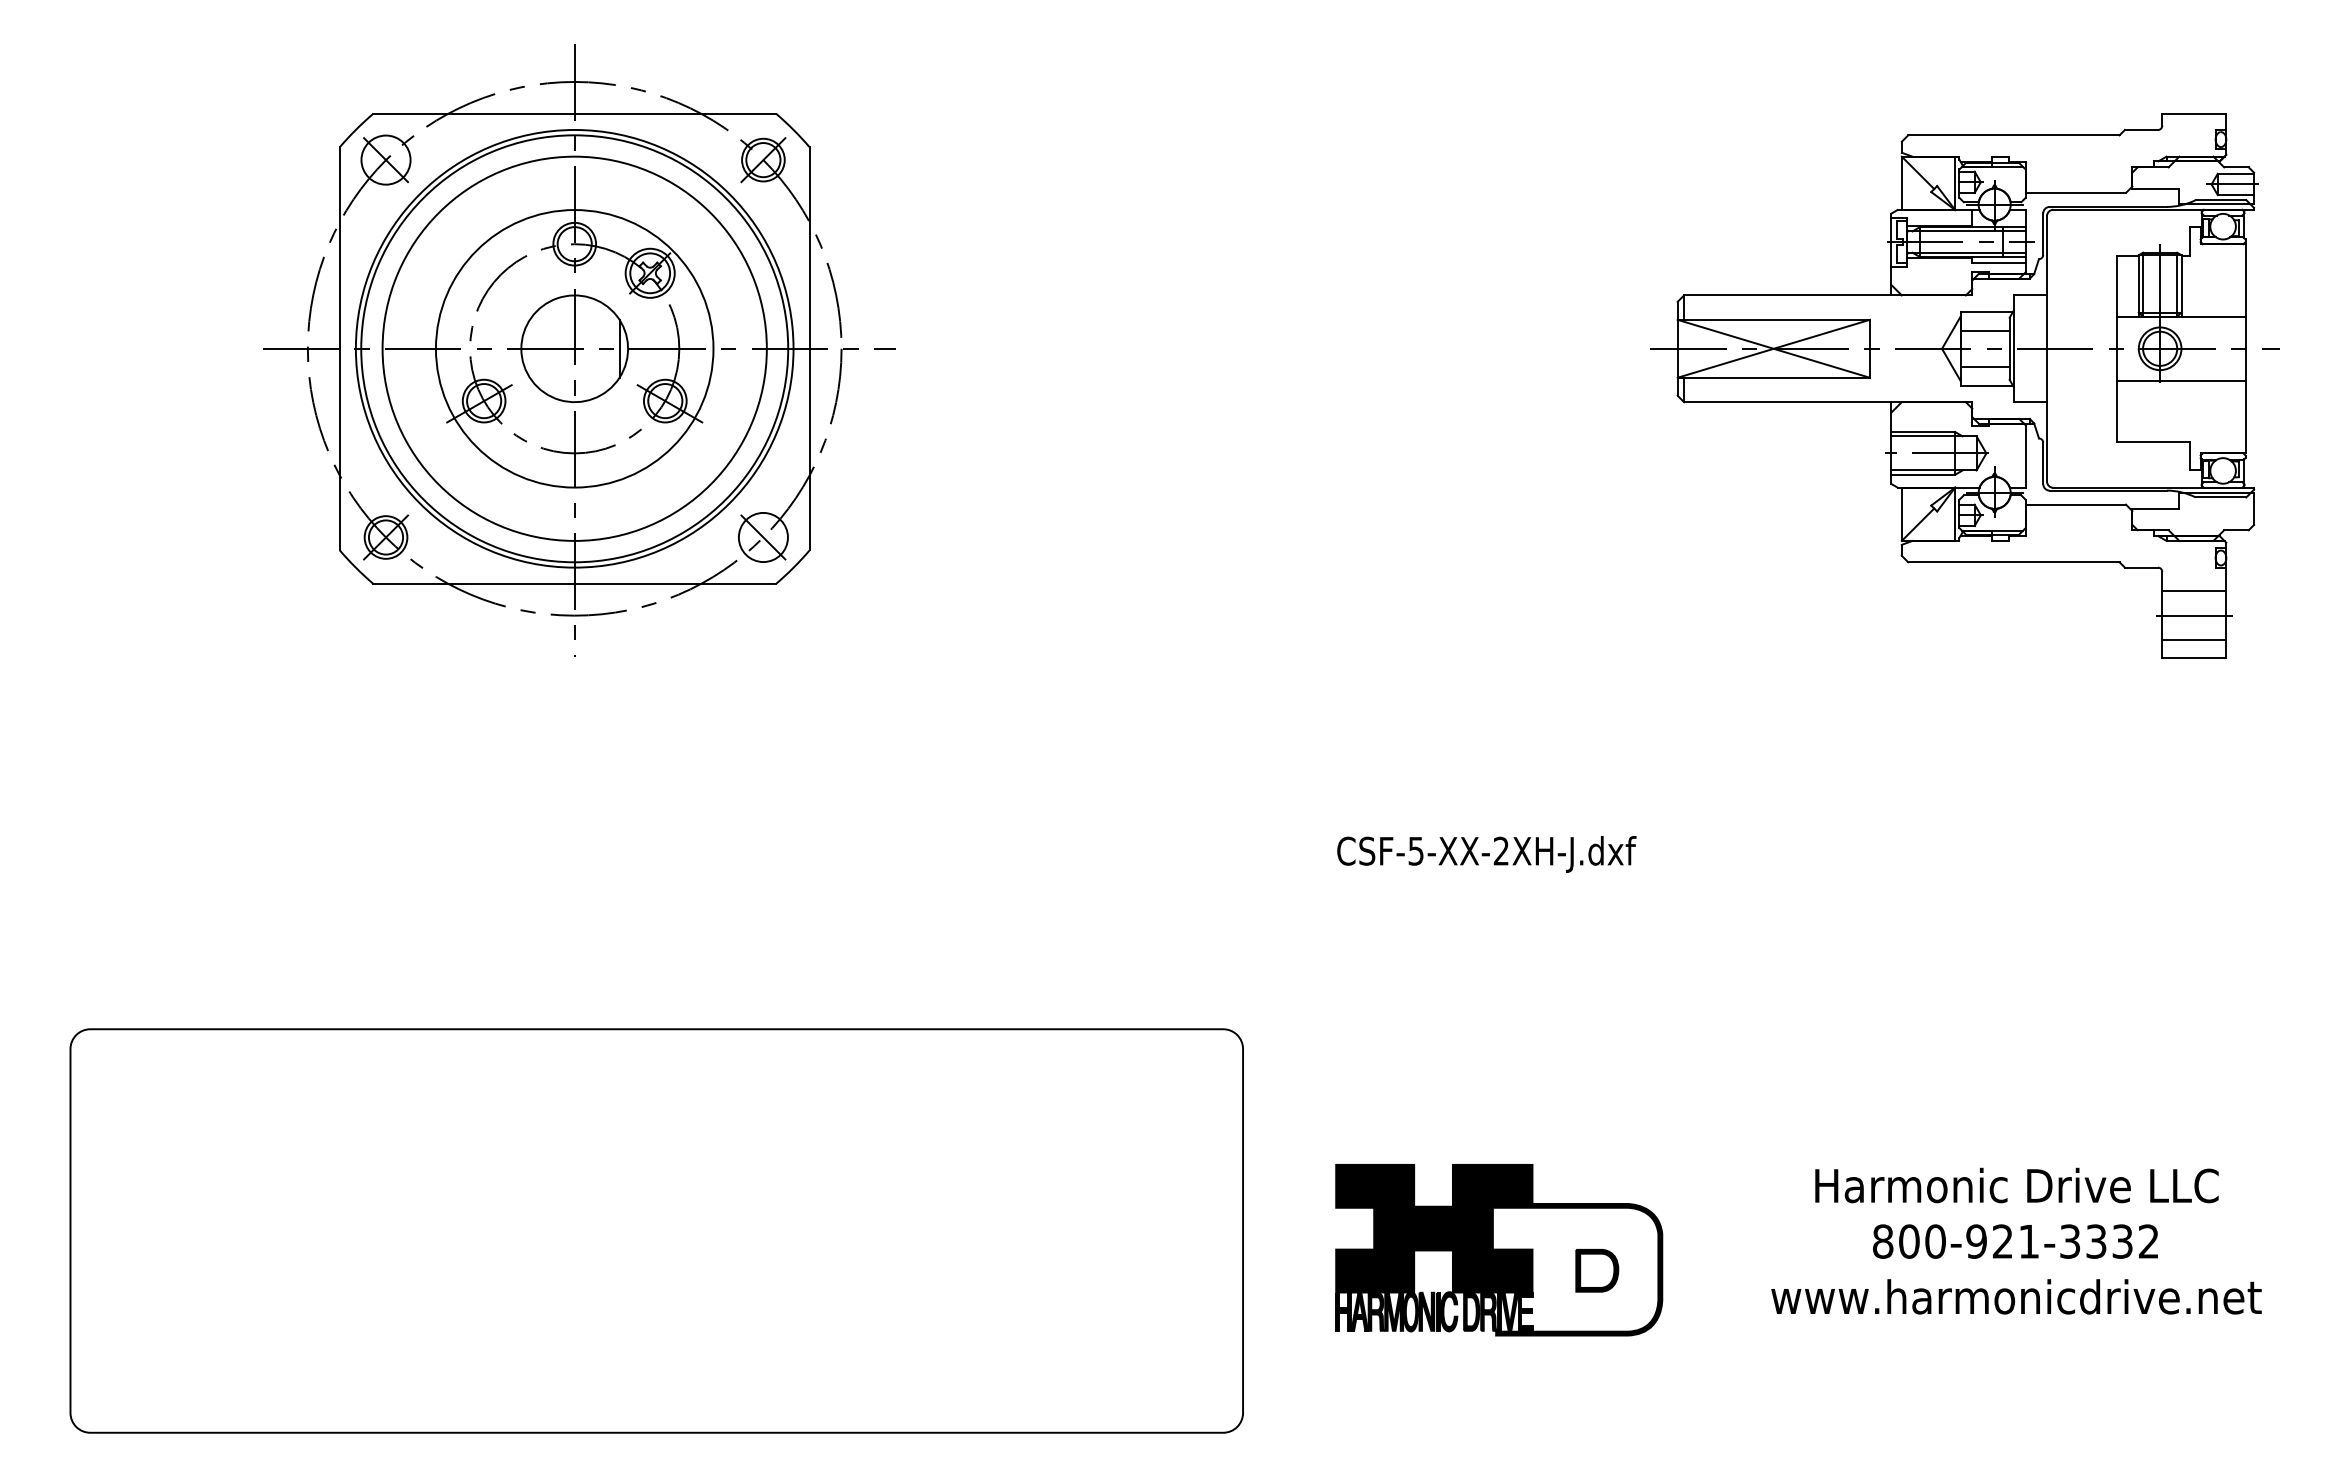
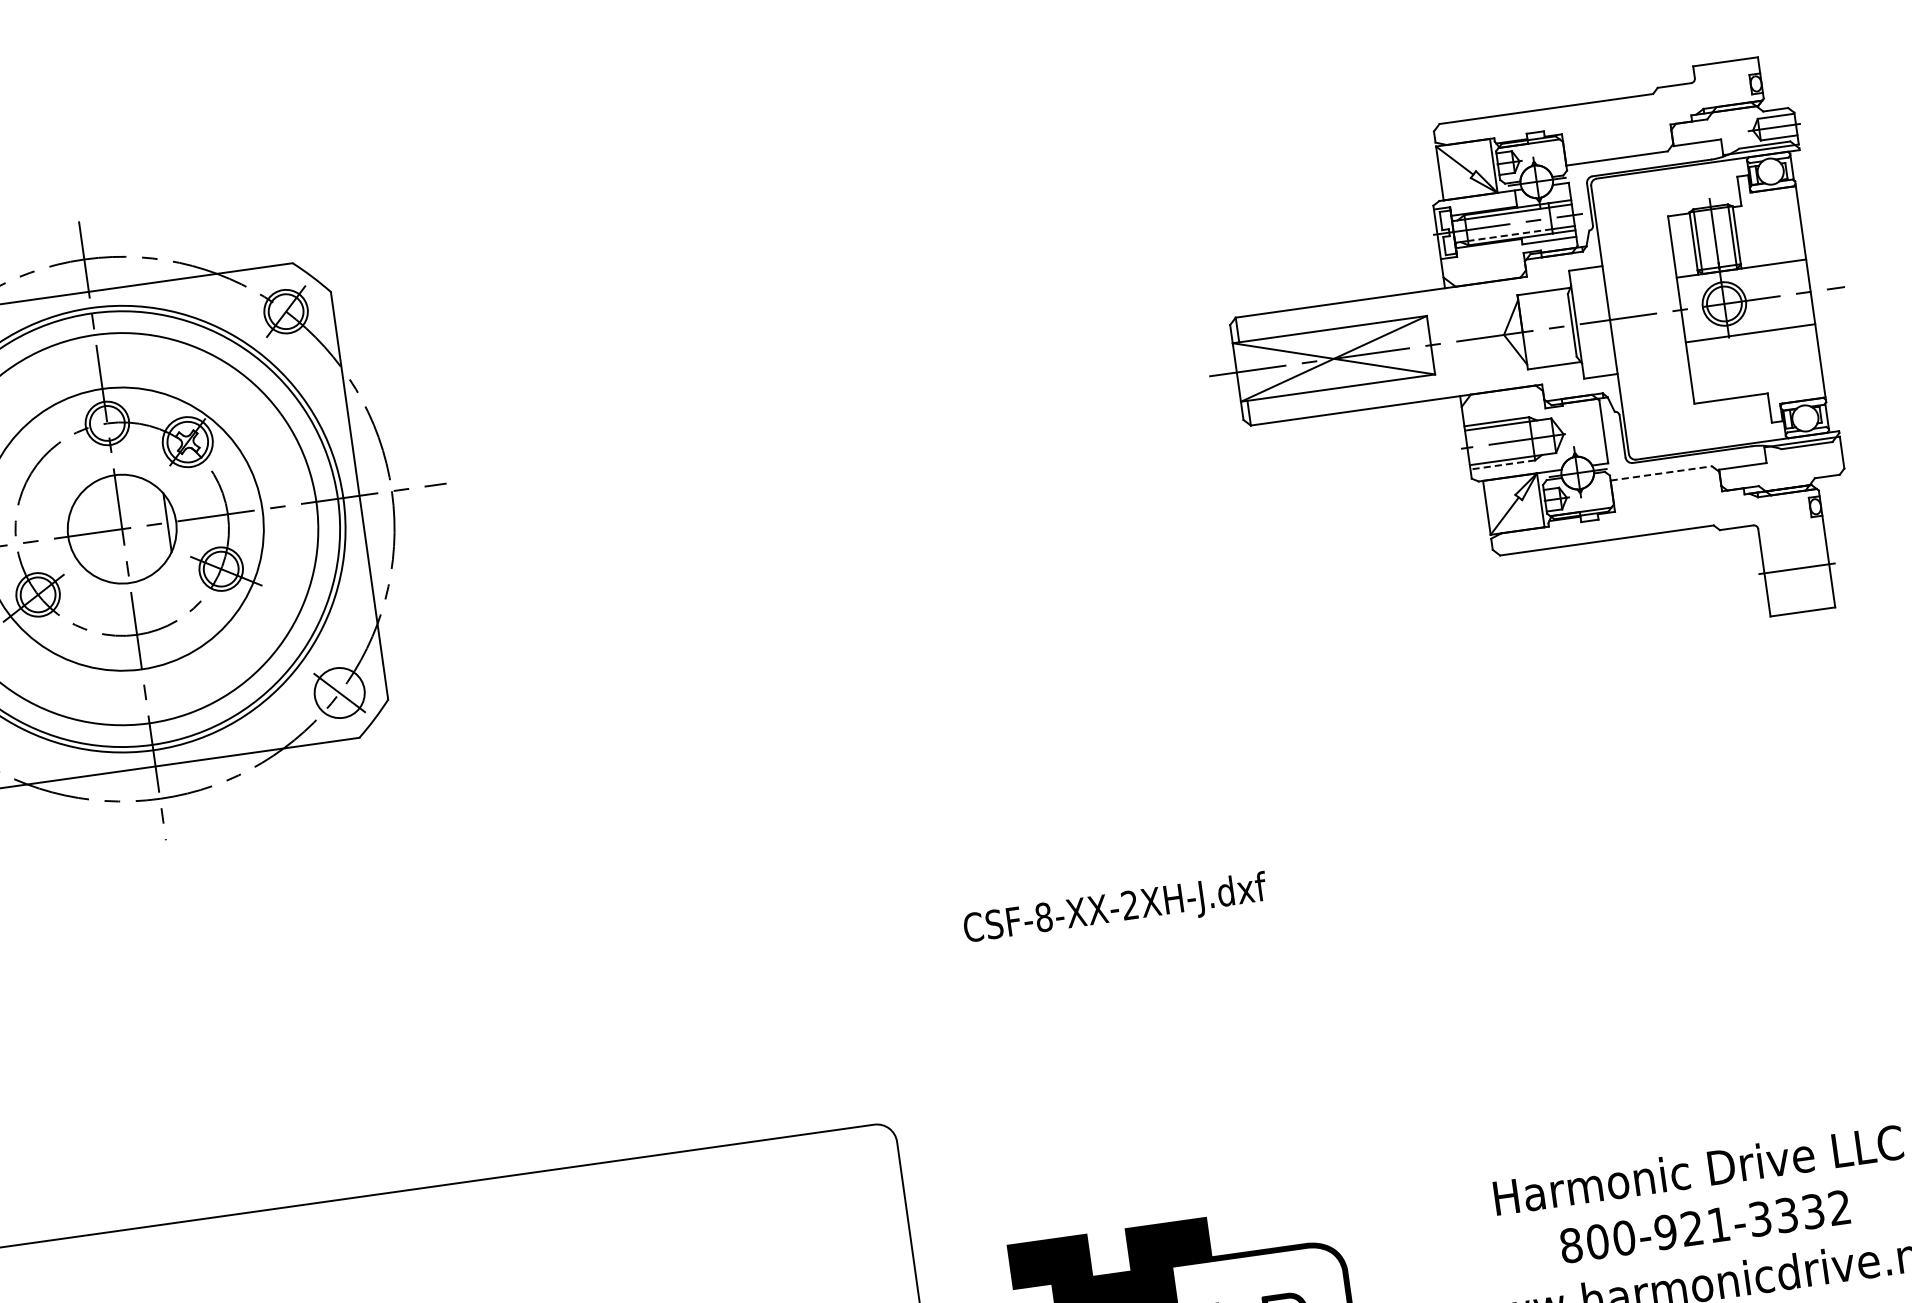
line: (1961, 252) -> (1509, 234), solid -> dashed
line: (1984, 330) -> (1544, 310), removed
line: (1984, 367) -> (1549, 347), removed
line: (1922, 474) -> (1502, 464), solid -> dashed
line: (2076, 504) -> (1661, 473), solid -> dashed
line: (2194, 591) -> (1793, 544), removed
line: (2194, 640) -> (1800, 593), removed
text: (1415, 850) -> (1043, 916), CSF-5-XX-2XH-J.dxf -> CSF-8-XX-2XH-J.dxf

